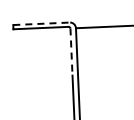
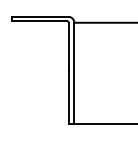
line: (41, 23) -> (40, 16), dashed -> solid
line: (71, 52) -> (68, 46), dashed -> solid

